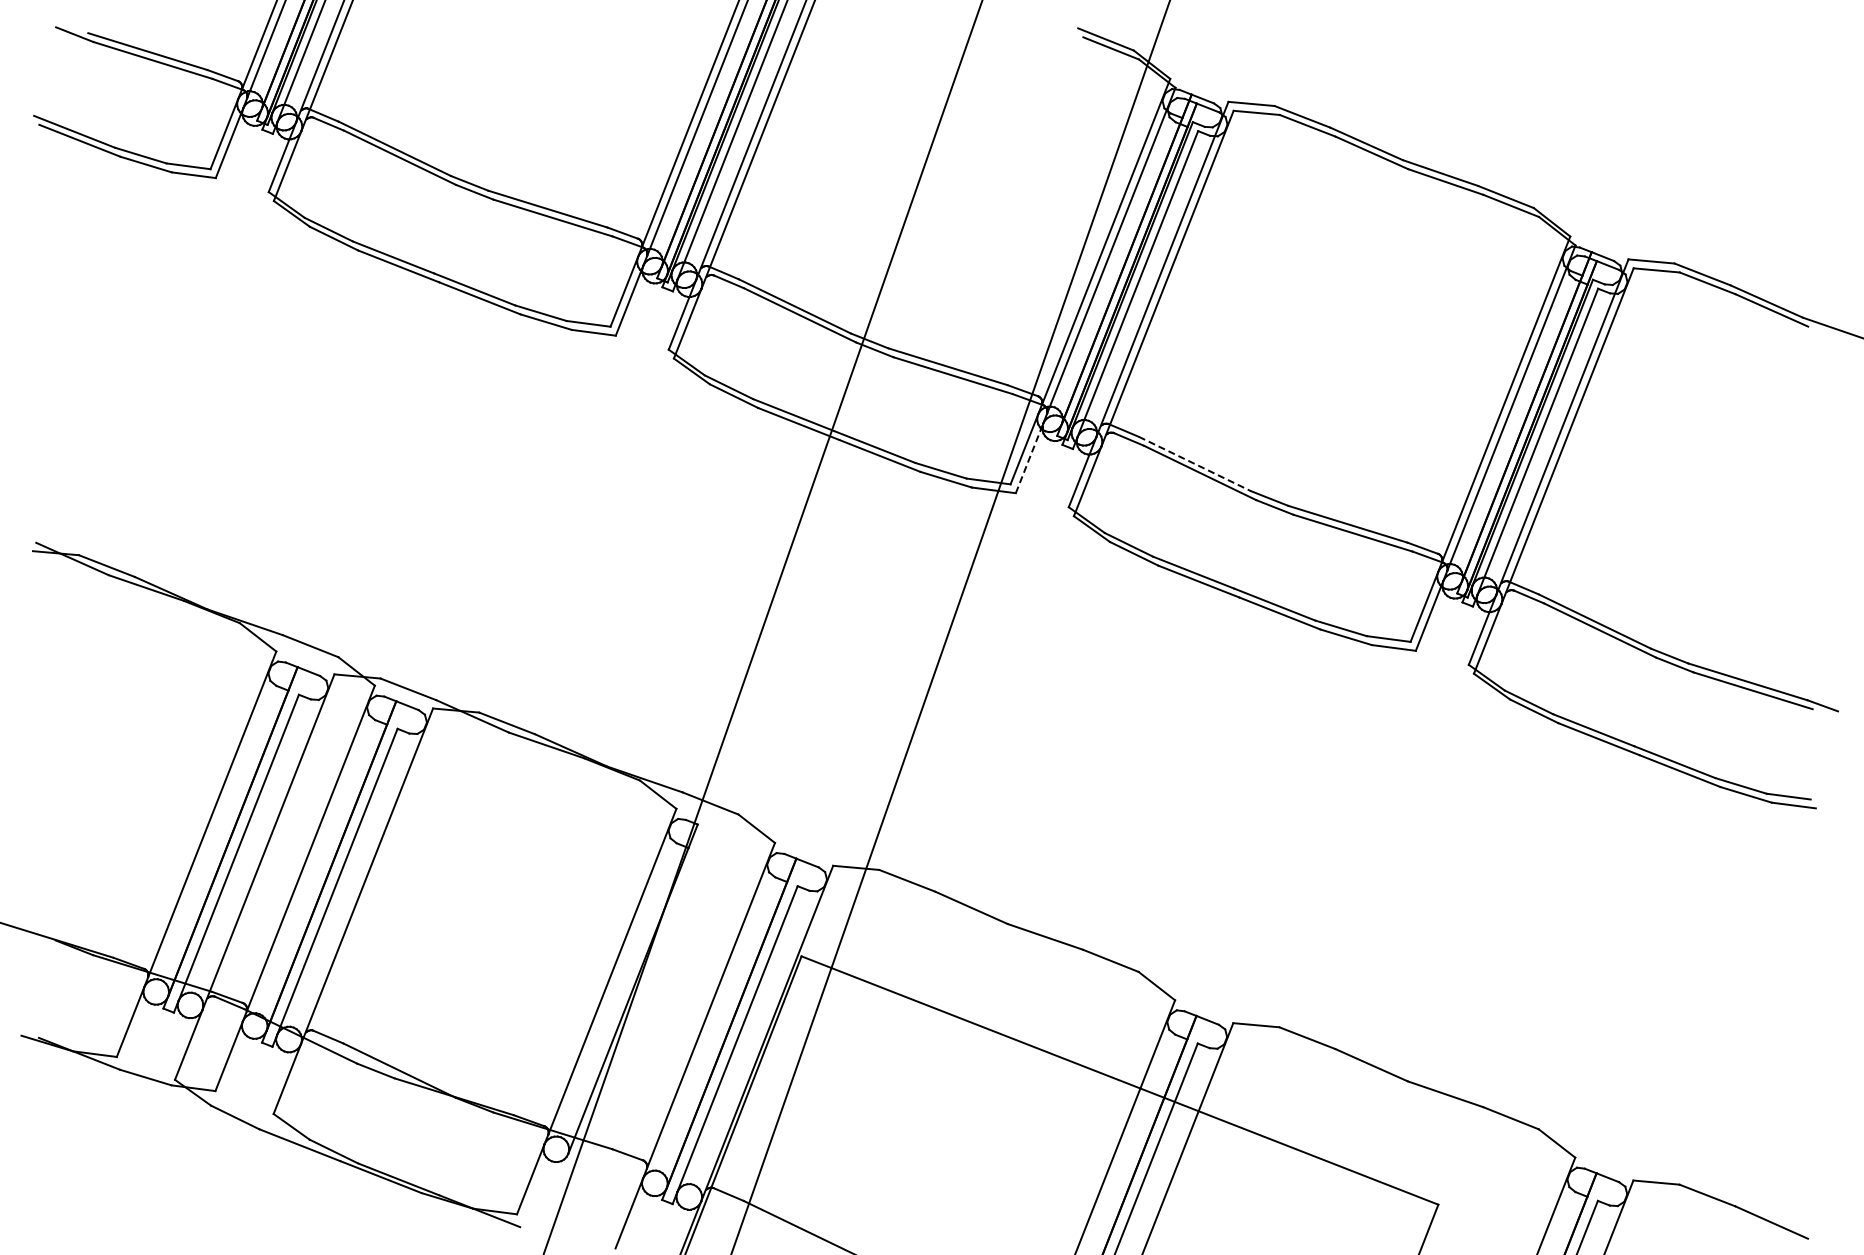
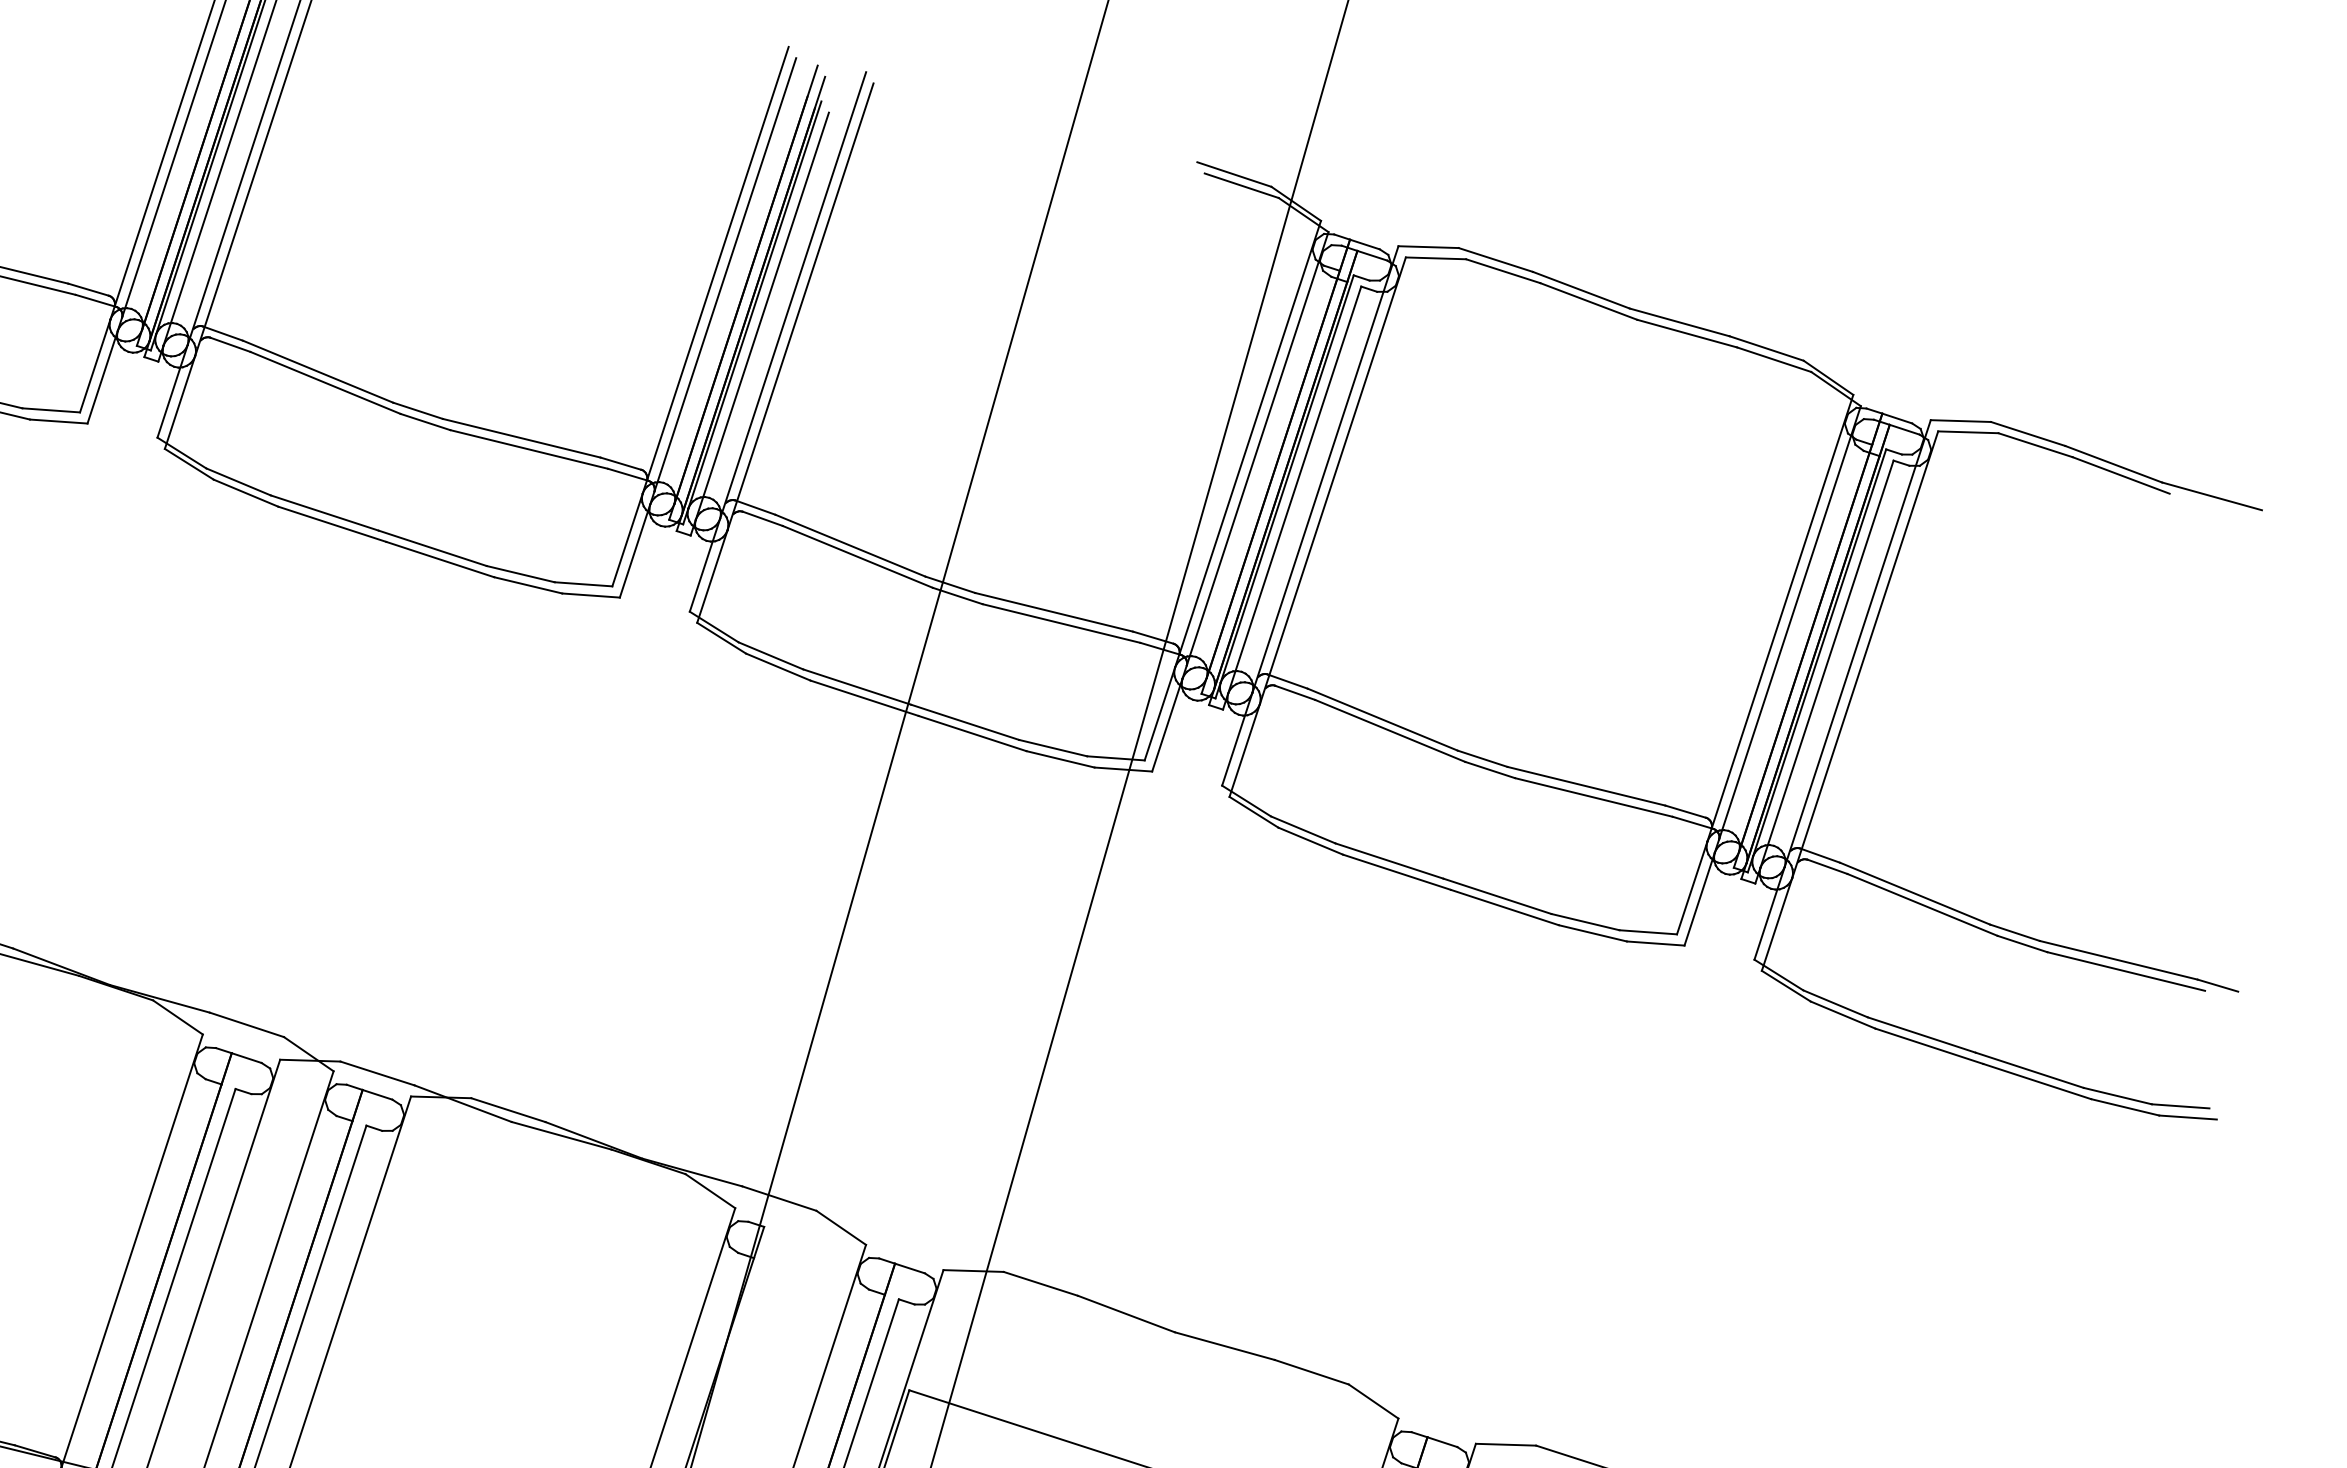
line: (1029, 457) -> (1167, 724), dashed -> solid
line: (1195, 464) -> (1383, 720), dashed -> solid

